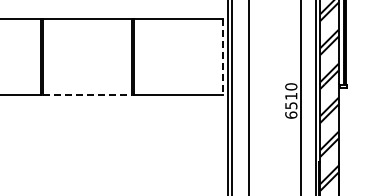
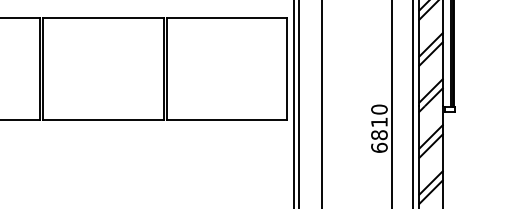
line: (223, 57) -> (287, 69), dashed -> solid
line: (88, 94) -> (104, 119), dashed -> solid
text: (291, 105) -> (379, 134), 6510 -> 6810

